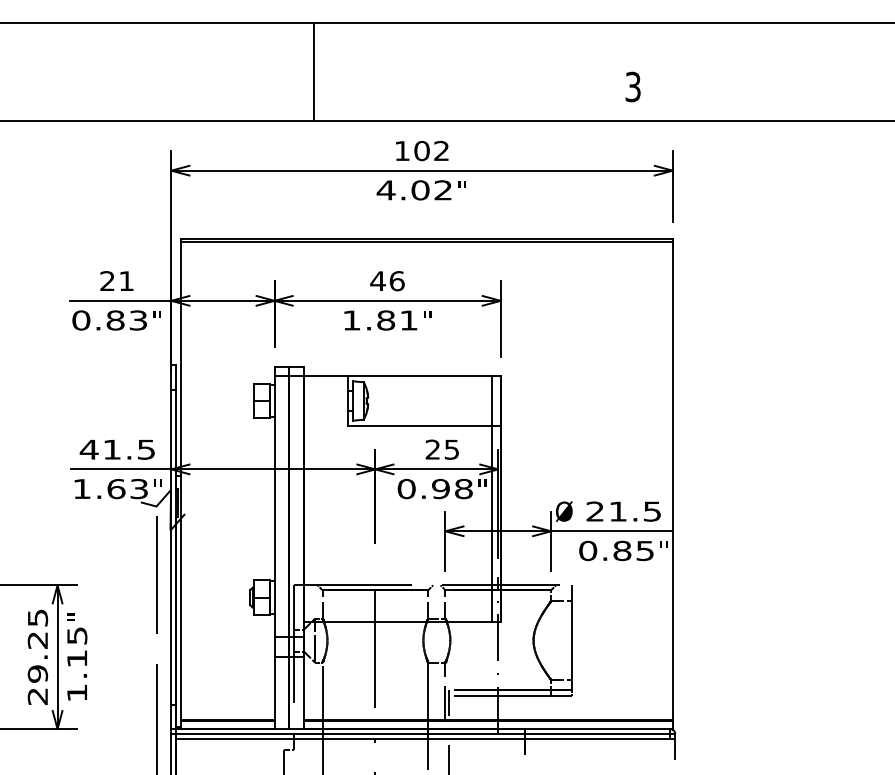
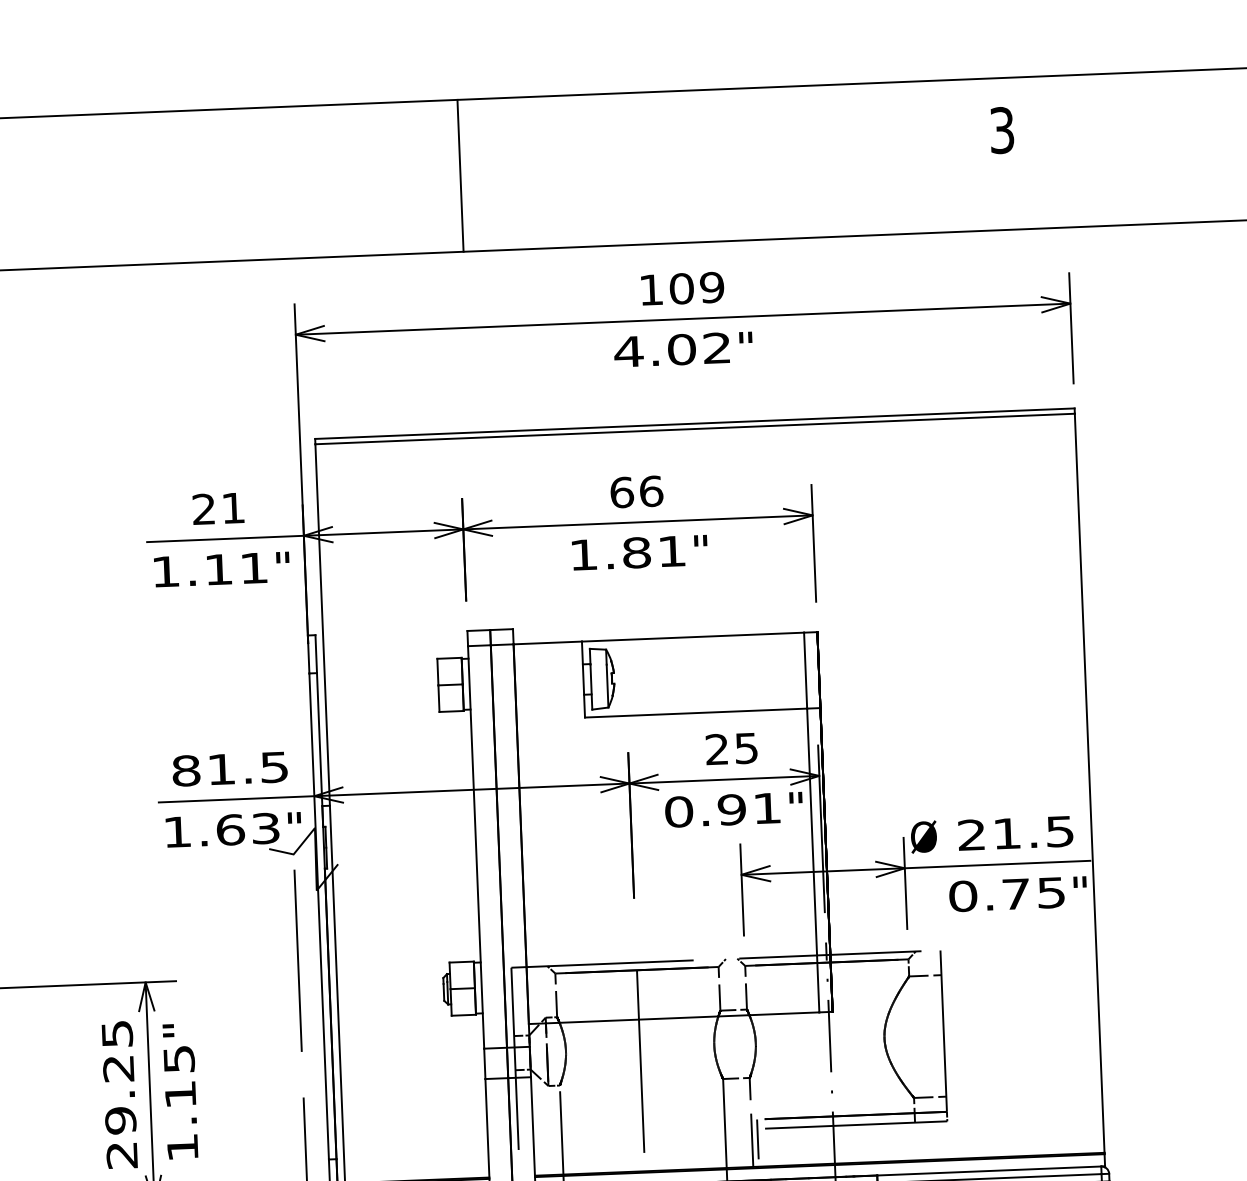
line: (313, 72) -> (459, 176), moved
text: (632, 86) -> (1001, 129), moved
text: (441, 151) -> (711, 288), 102 -> 109
text: (377, 281) -> (621, 493), 46 -> 66
text: (109, 320) -> (209, 570), 0.83 -> 1.11
text: (88, 449) -> (184, 770), 41.5 -> 81.5
text: (463, 488) -> (766, 807), 0.98 -> 0.91
text: (622, 550) -> (1016, 893), 0.85 -> 0.75

